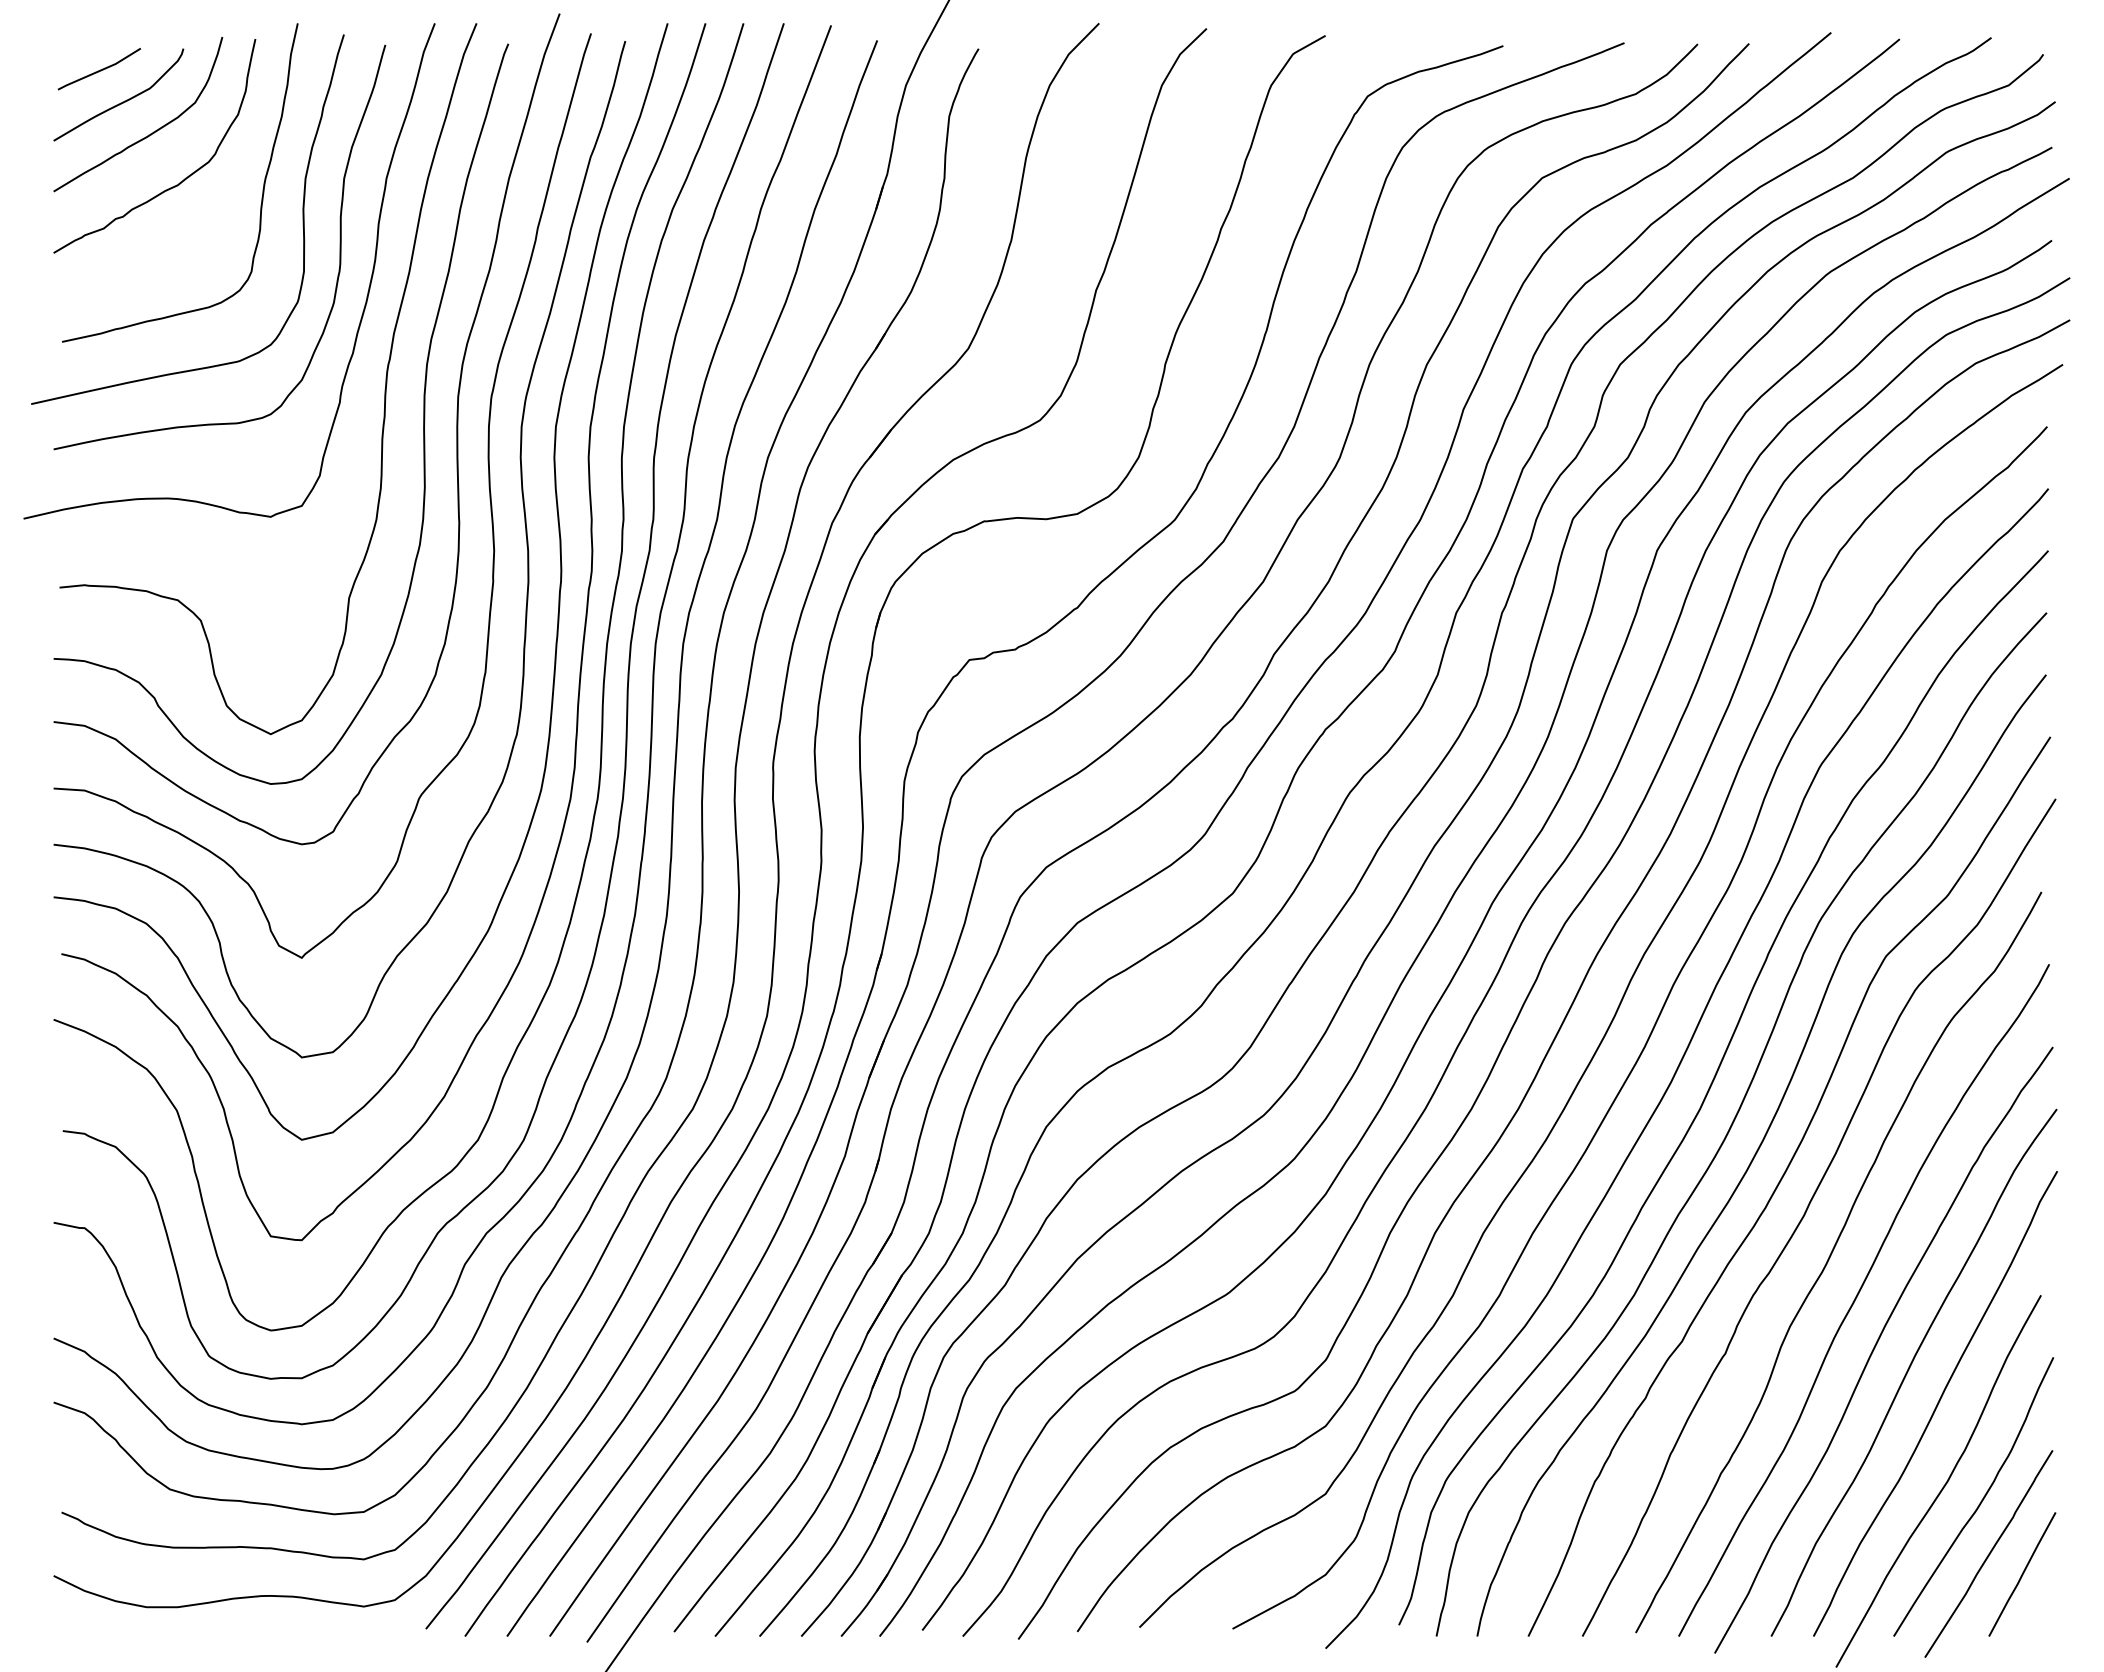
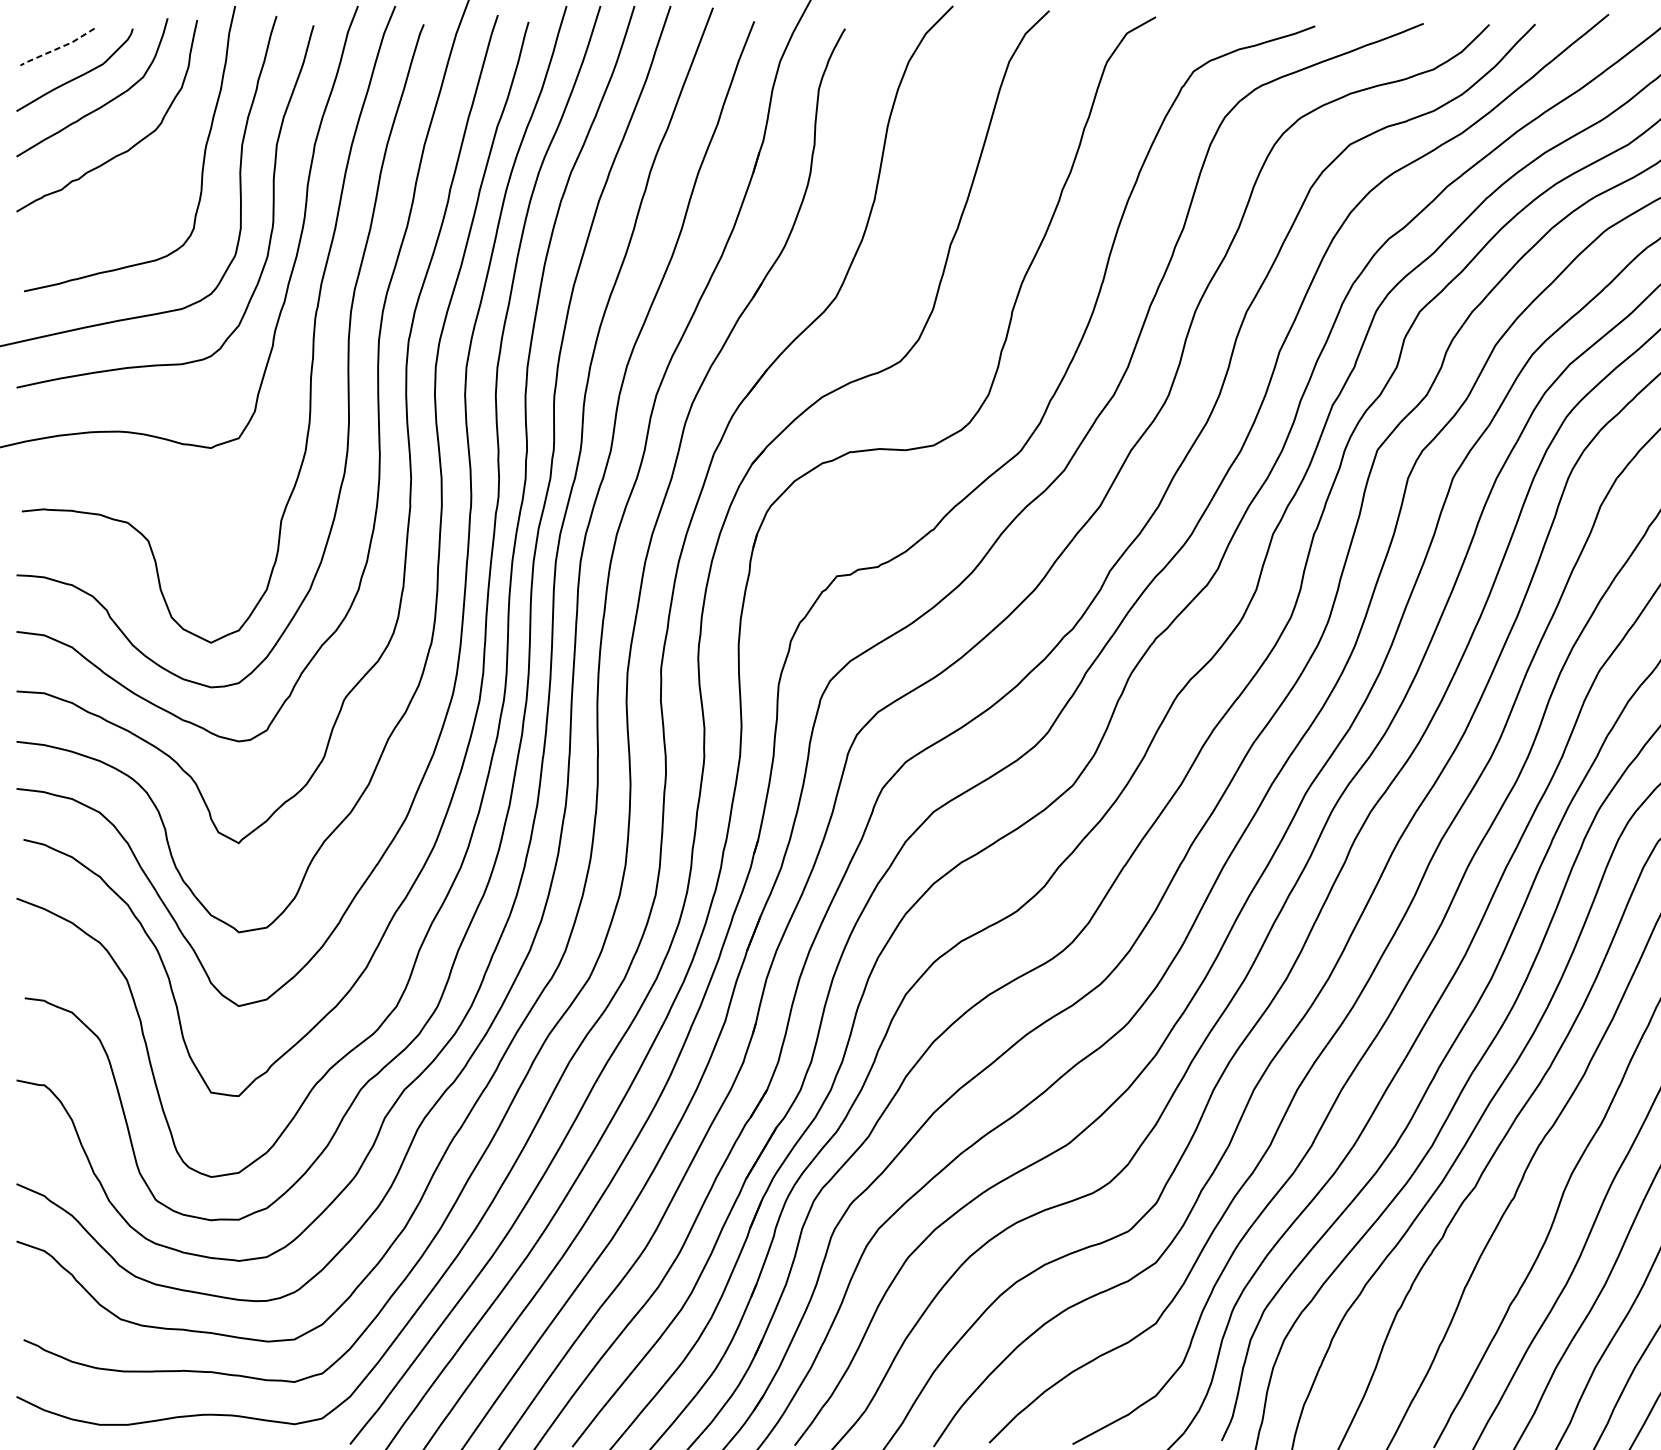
line: (100, 70) -> (58, 48), solid -> dashed

